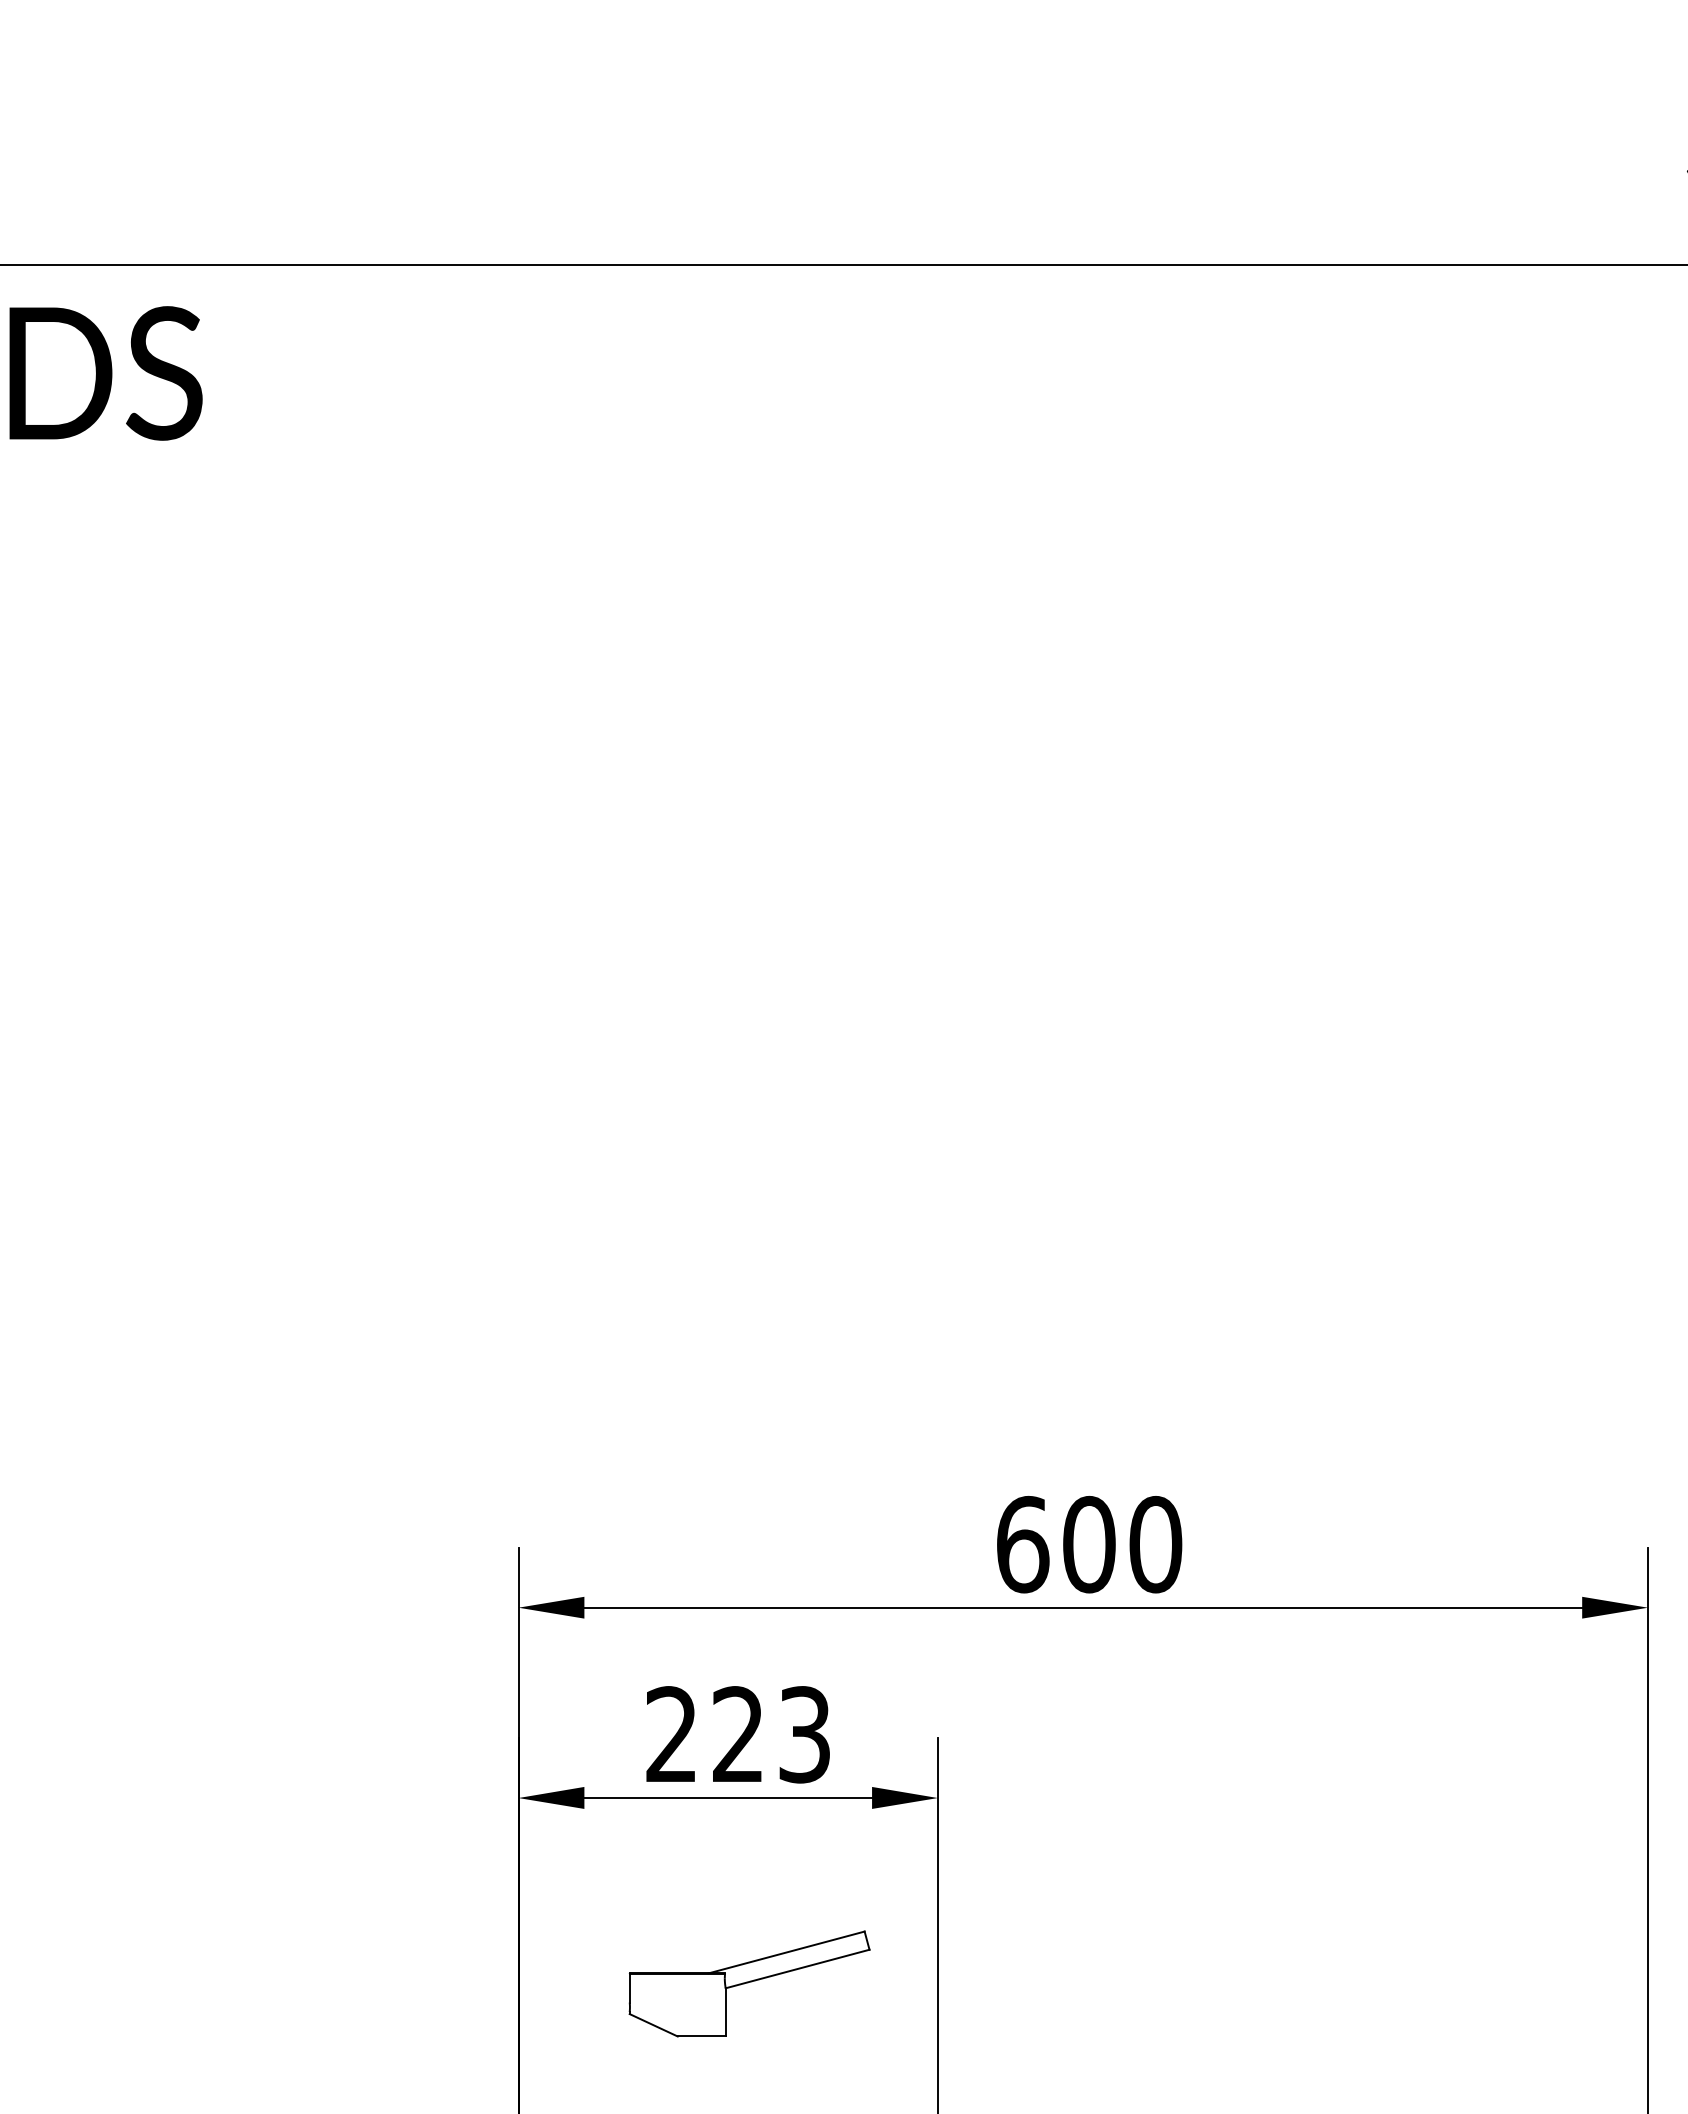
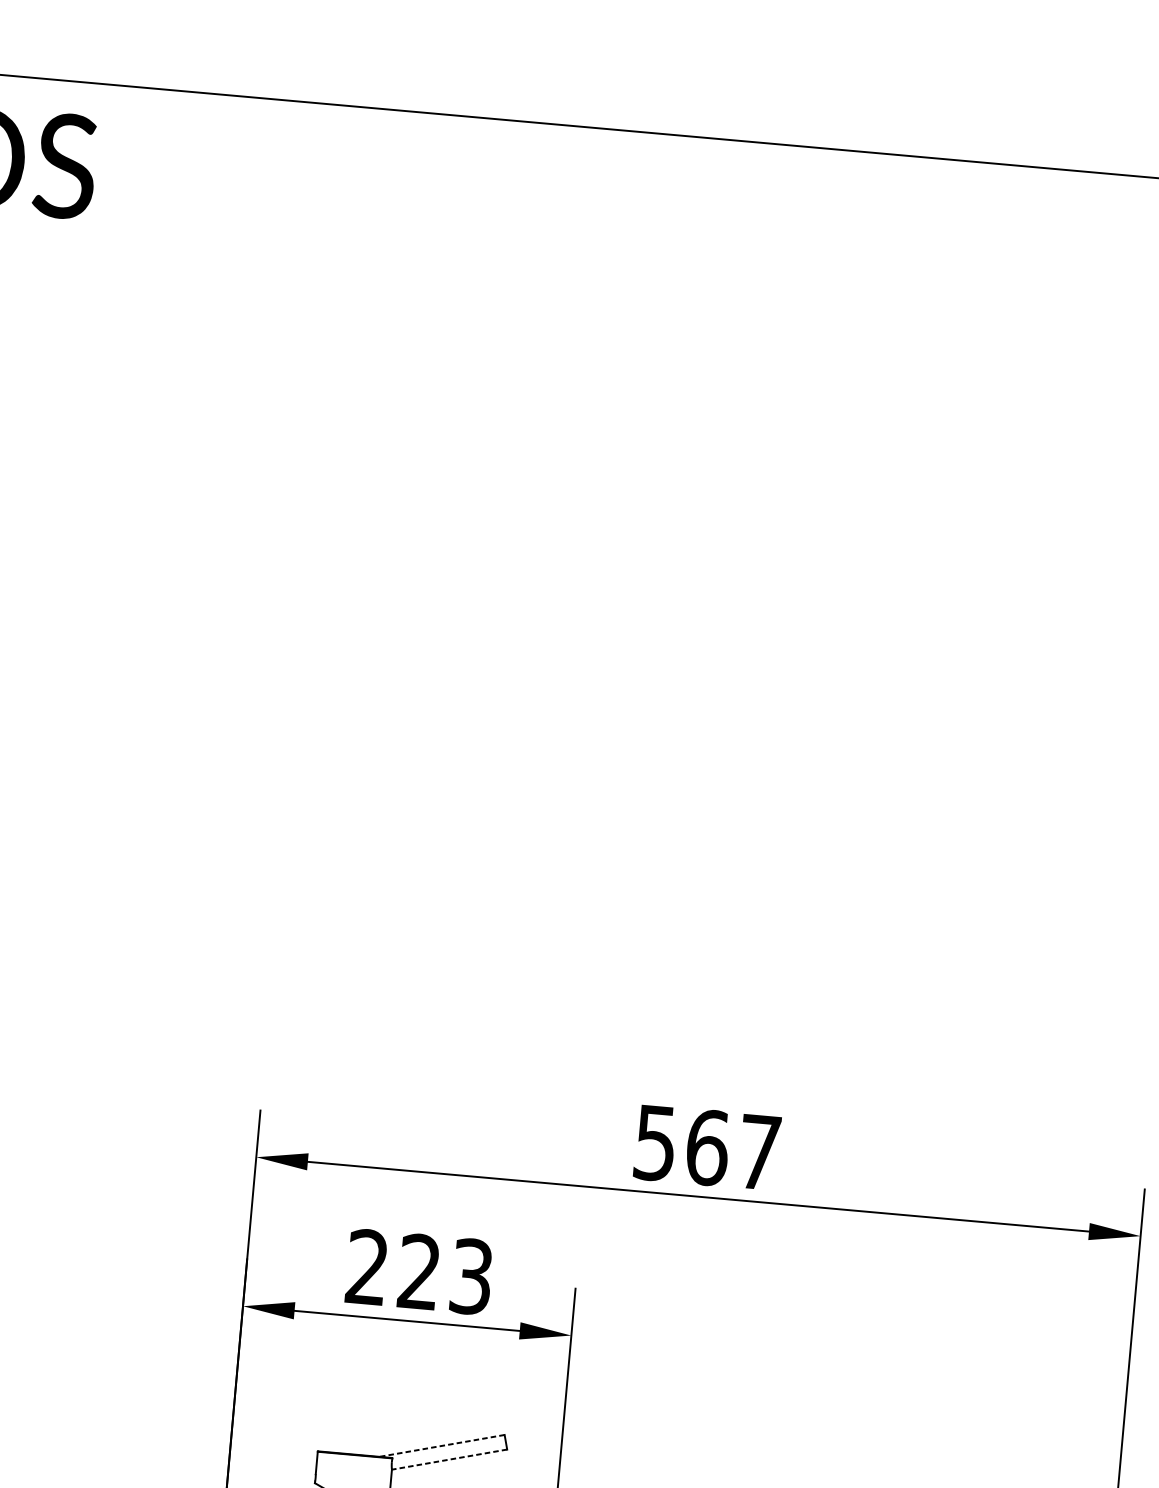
text: (1089, 1544) -> (707, 1147), 600 -> 567
line: (786, 1952) -> (442, 1445), solid -> dashed
line: (797, 1969) -> (449, 1459), solid -> dashed

